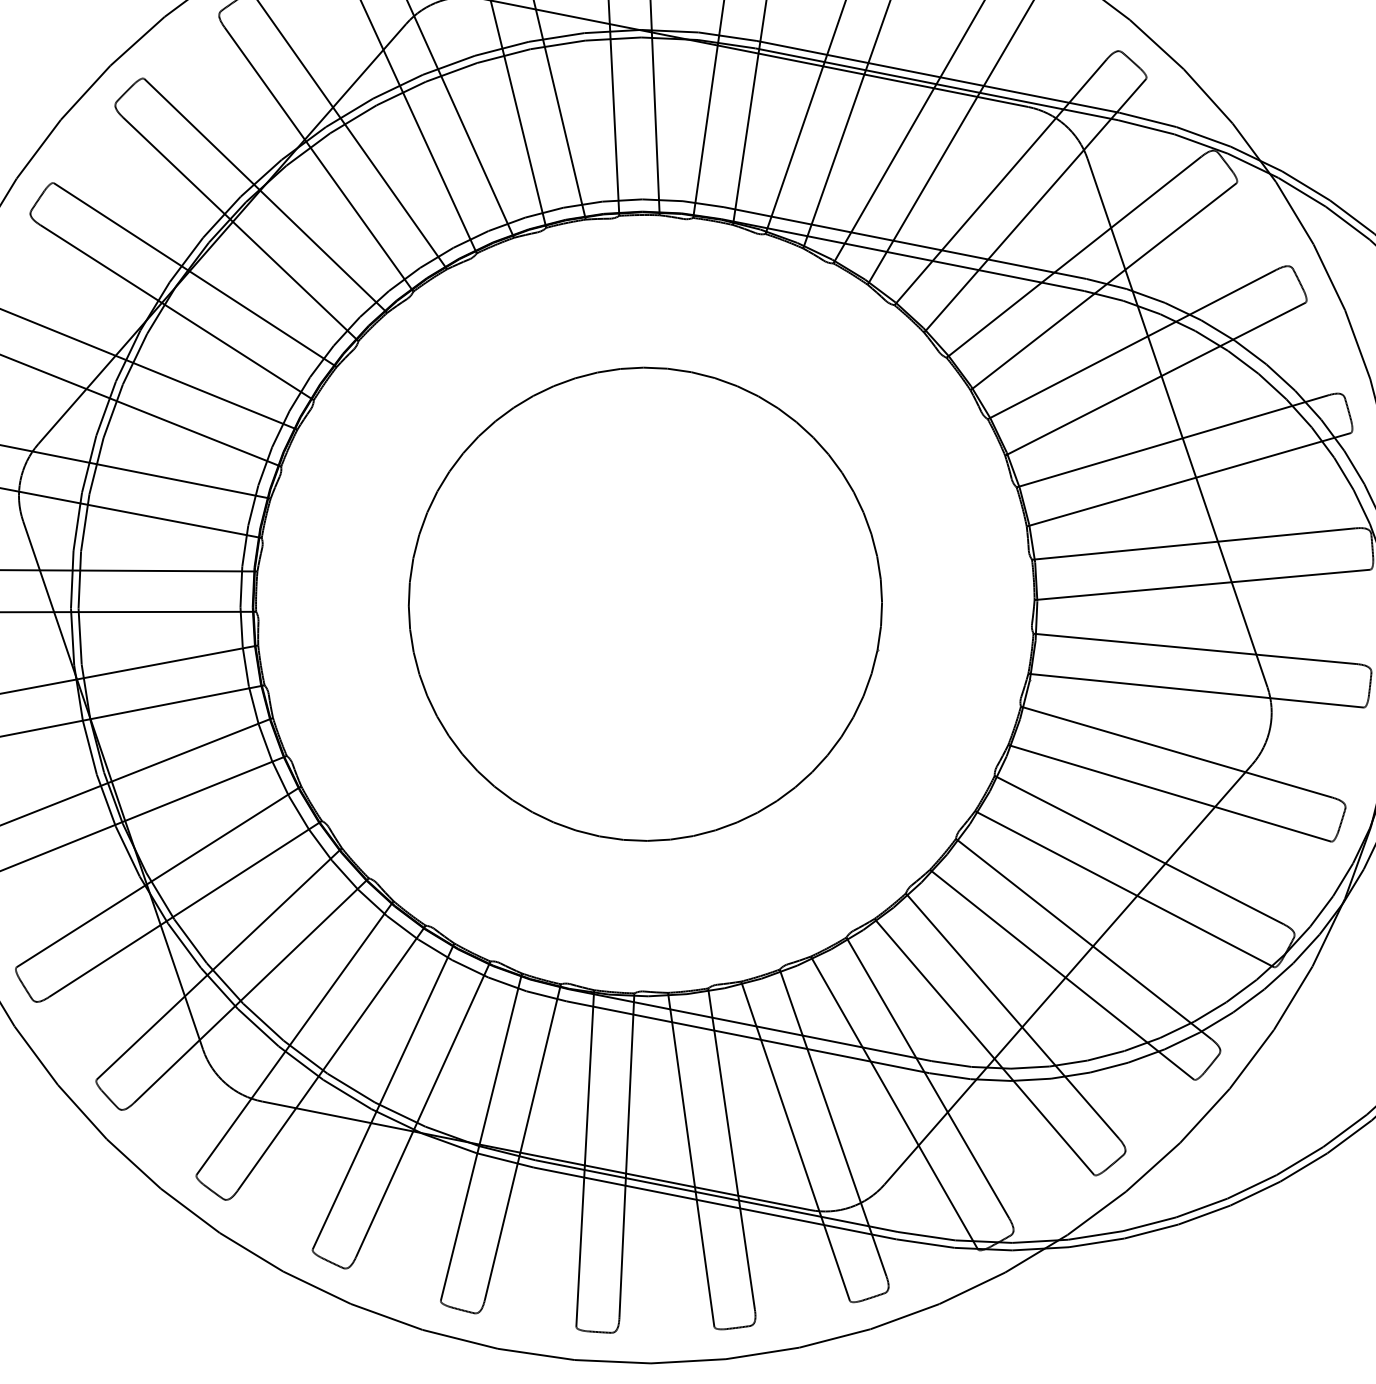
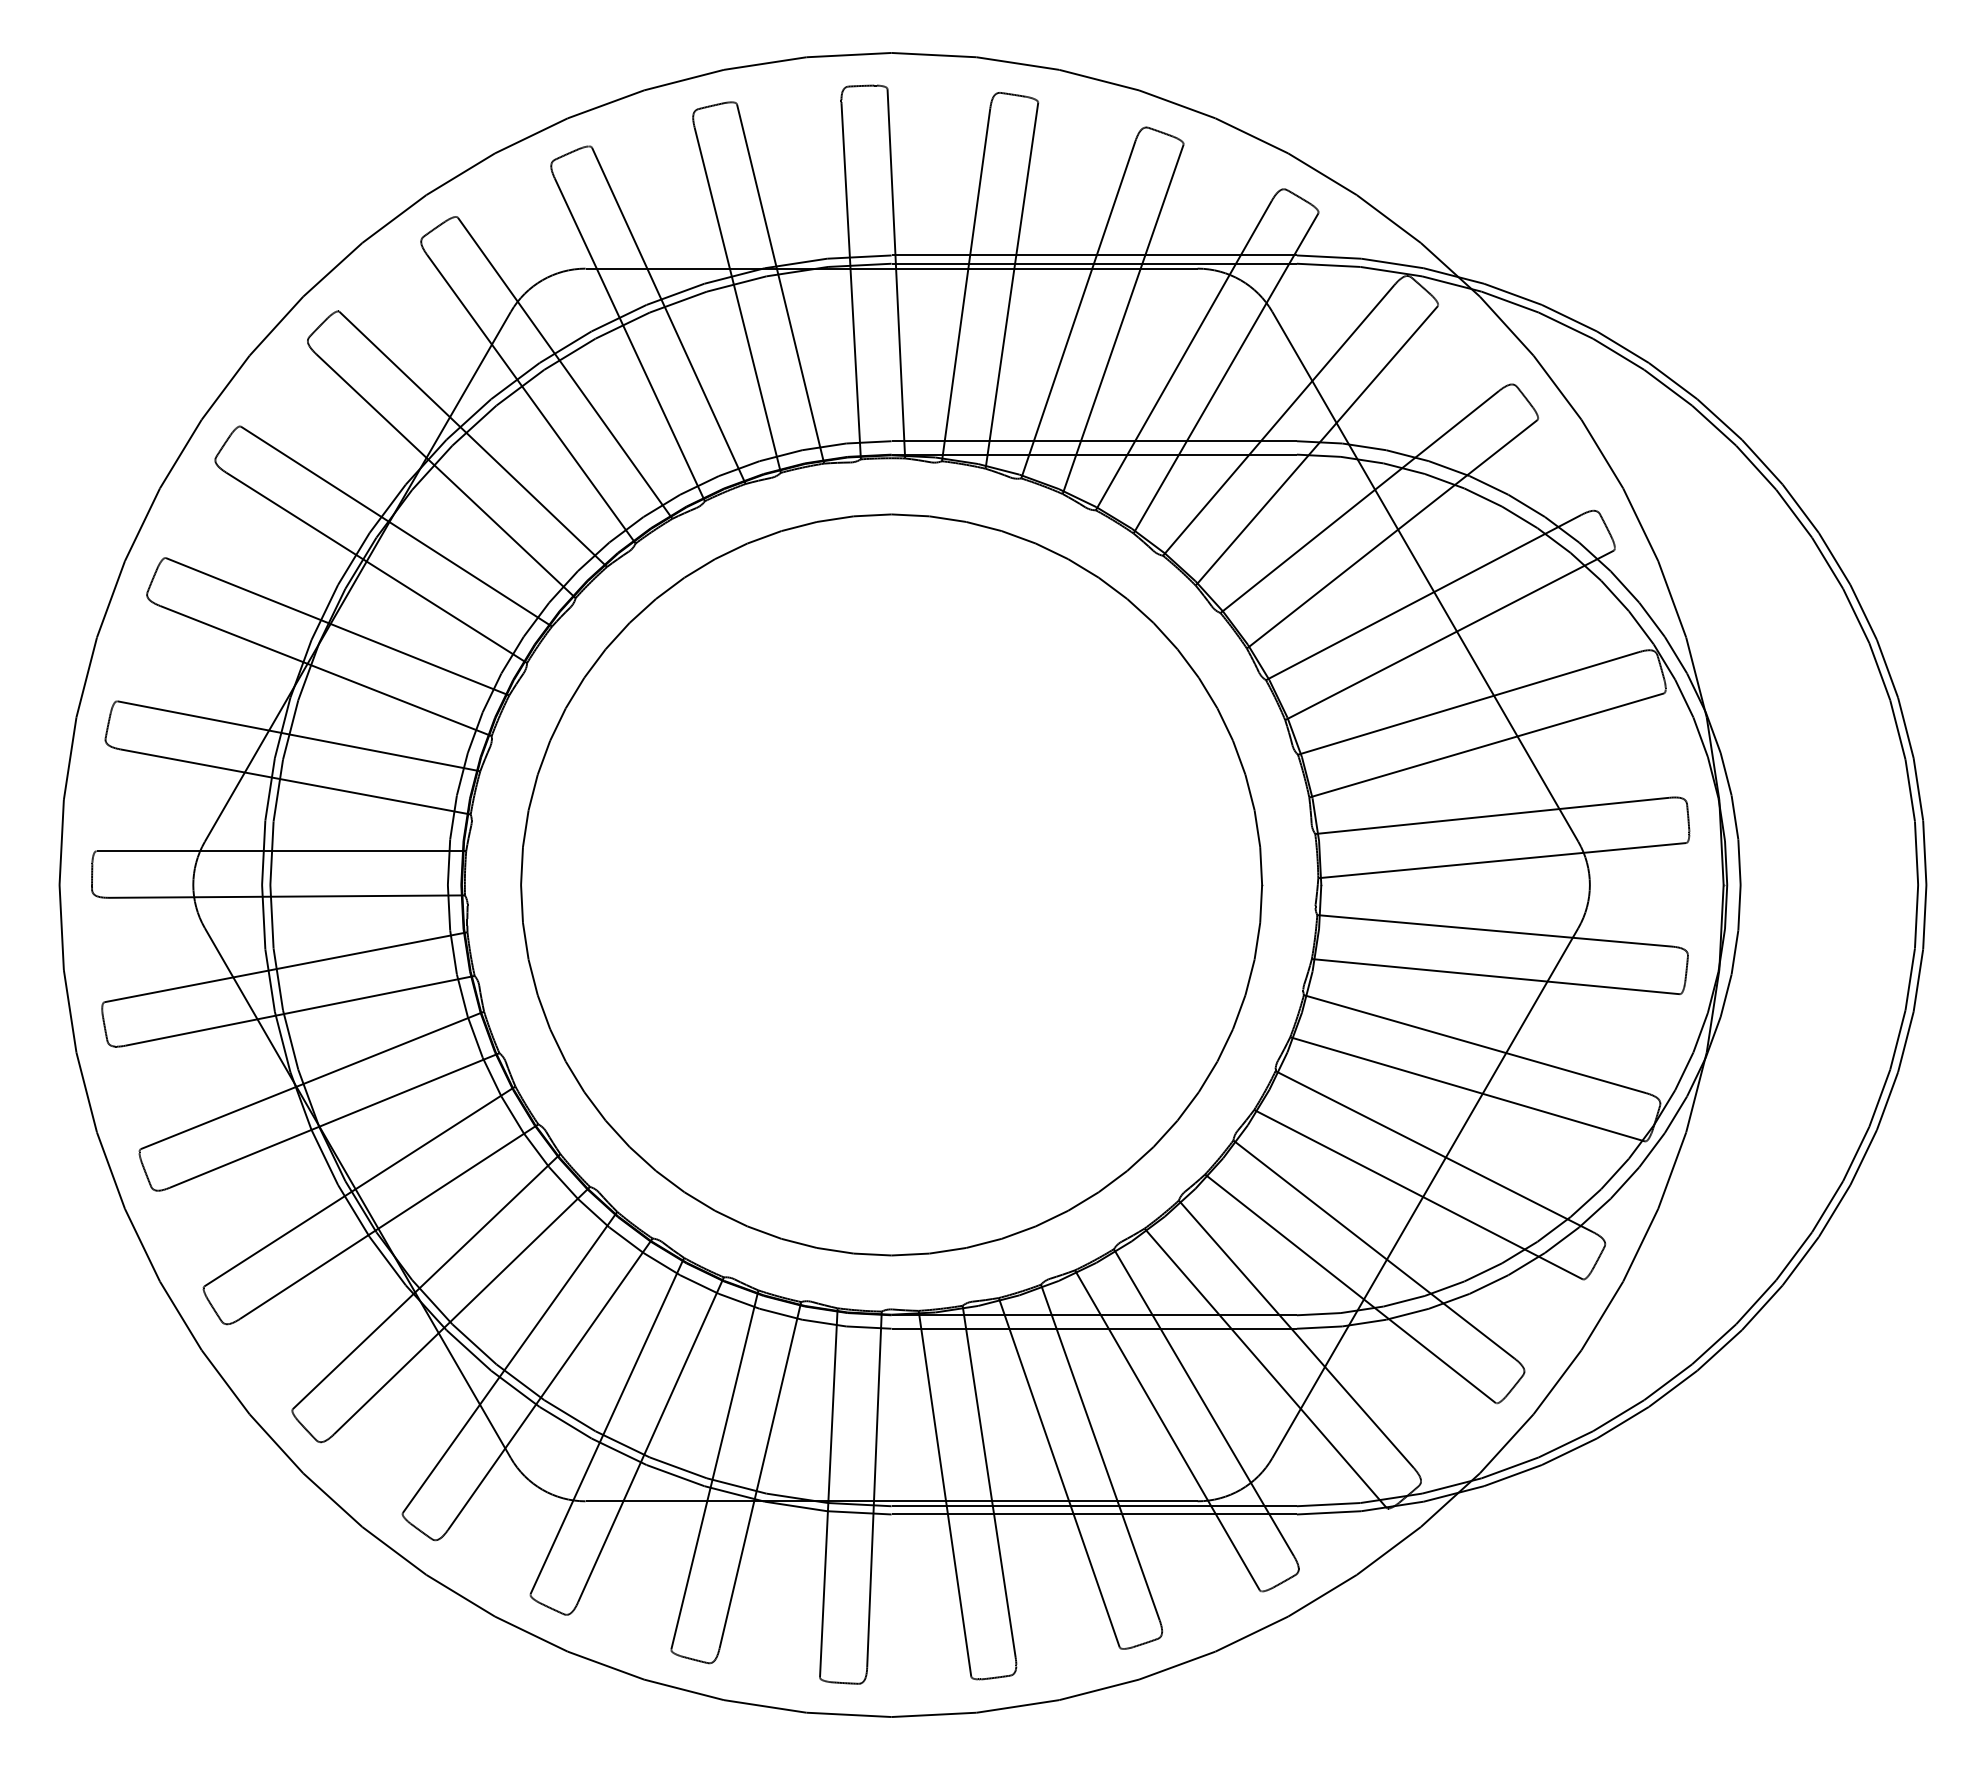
part: (645, 603) -> (891, 884), size x1.43

